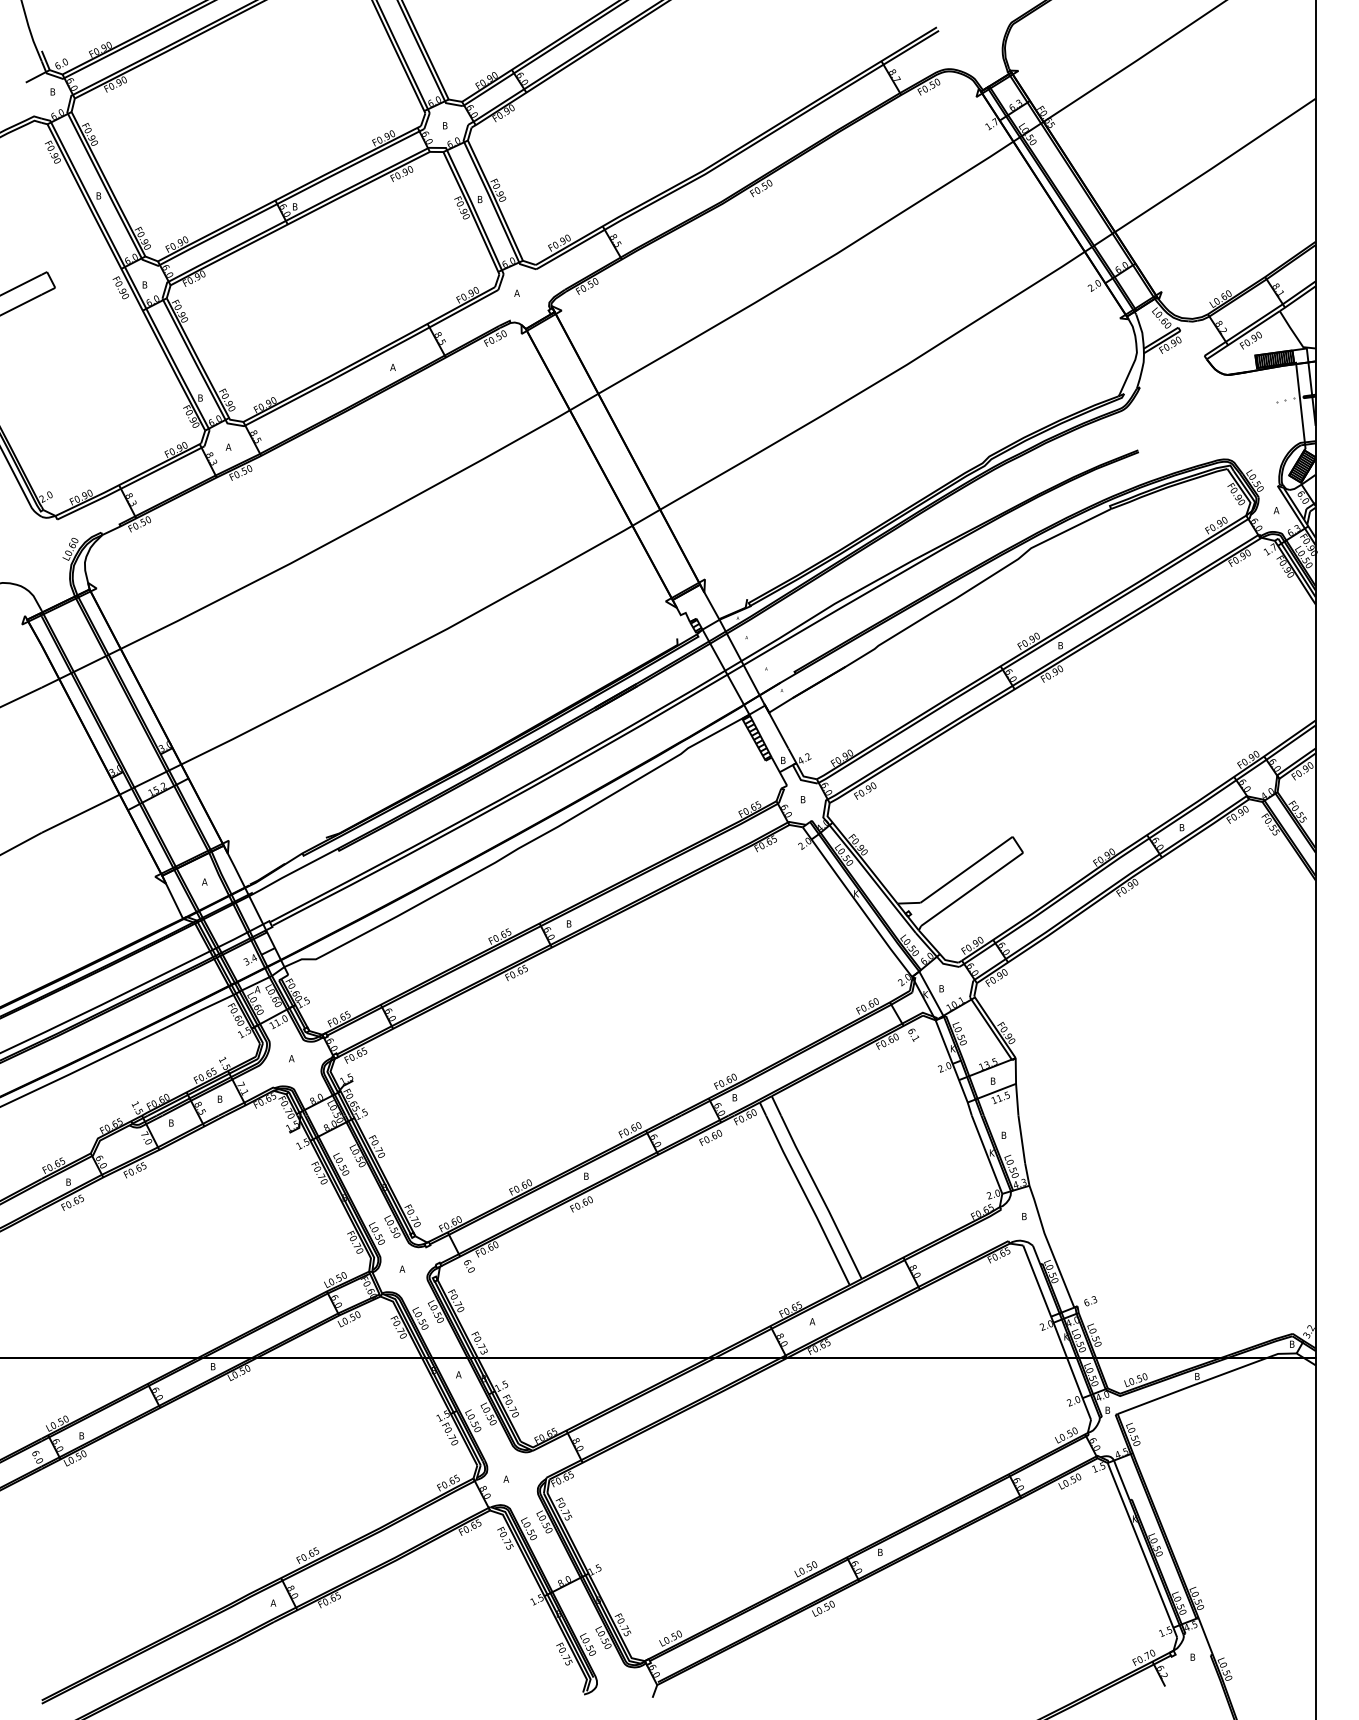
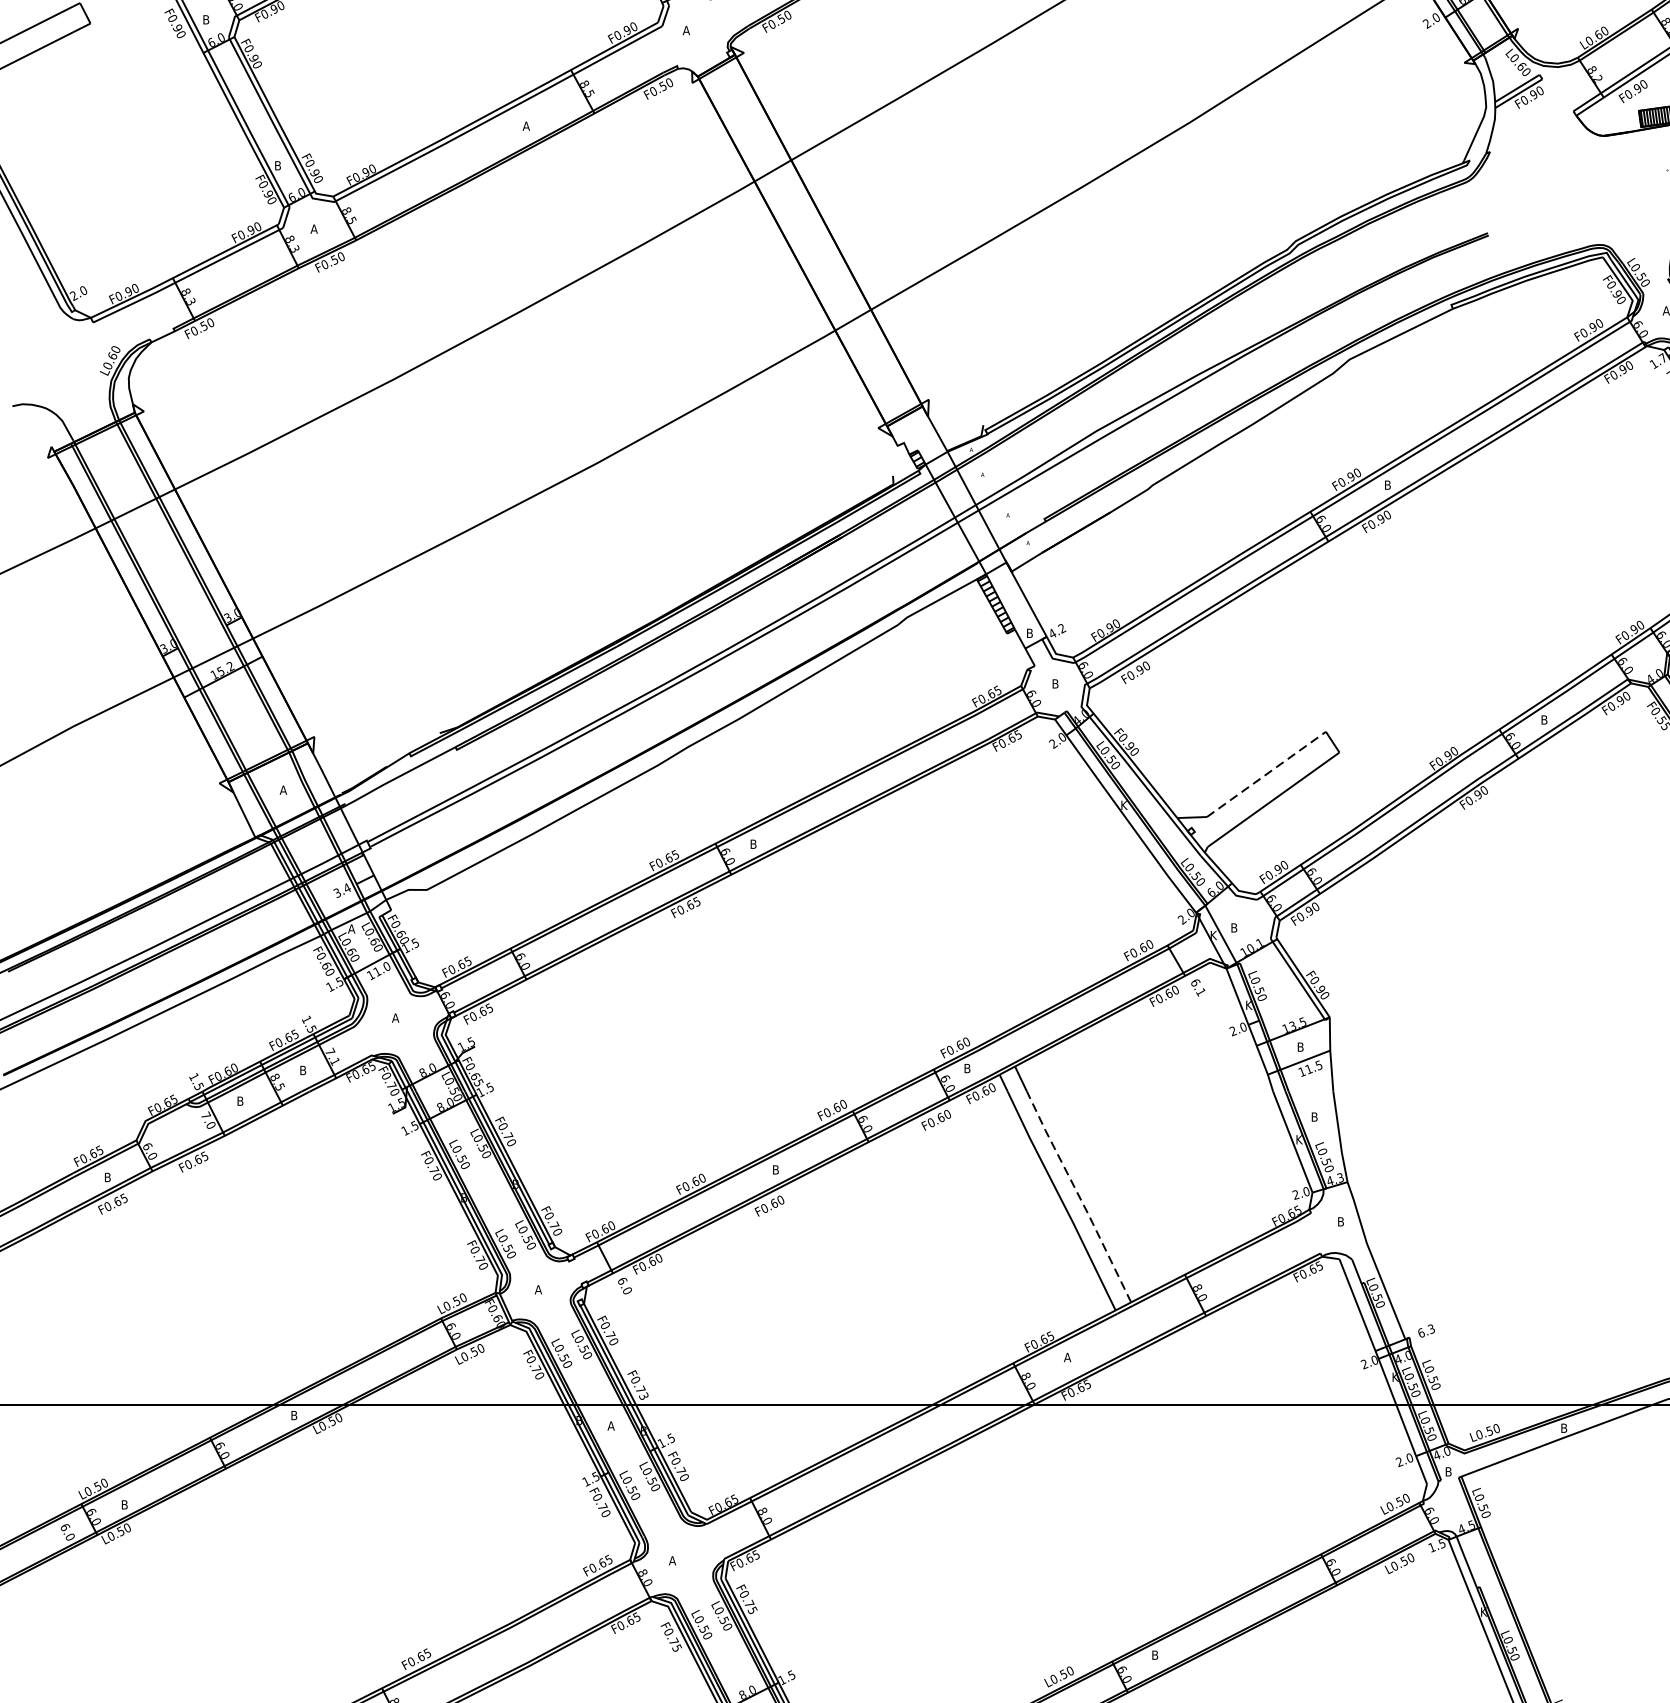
line: (966, 869) -> (1266, 774), solid -> dashed
line: (821, 1197) -> (1079, 1197), solid -> dashed

